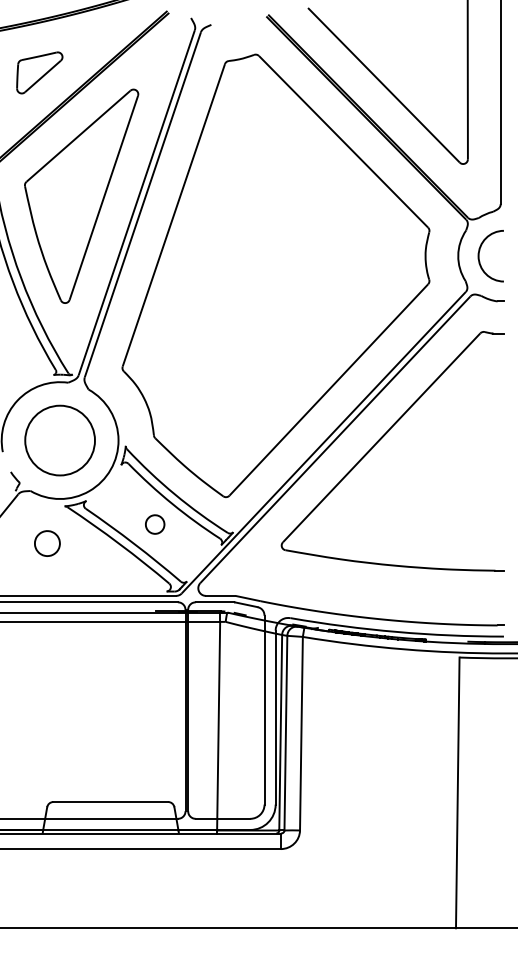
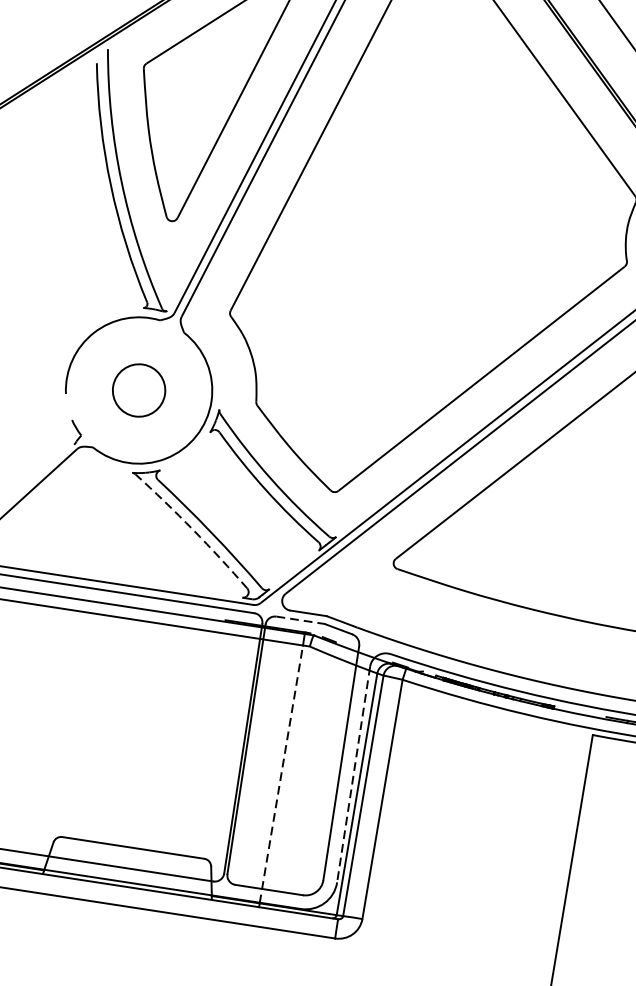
circle: (60, 440) -> (139, 390), size x0.6
part: (155, 524) -> (241, 512), removed
part: (47, 543) -> (103, 515), removed
arc: (119, 543) -> (193, 529), solid -> dashed
line: (215, 602) -> (300, 620), solid -> dashed
line: (275, 717) -> (353, 774), solid -> dashed
line: (218, 725) -> (281, 773), solid -> dashed

